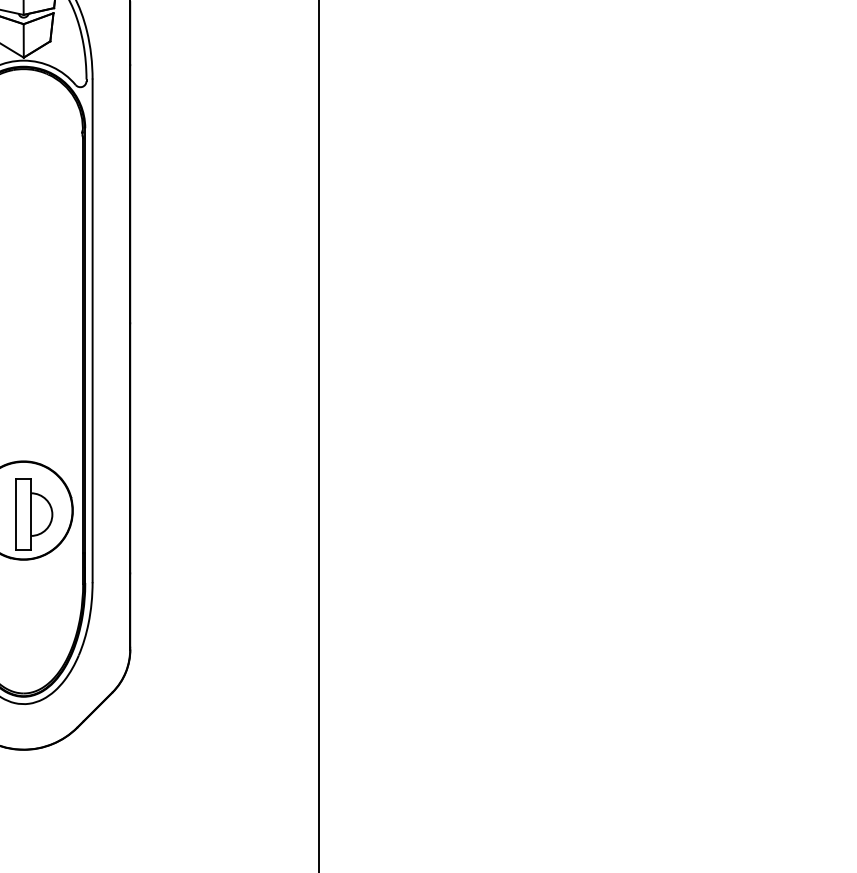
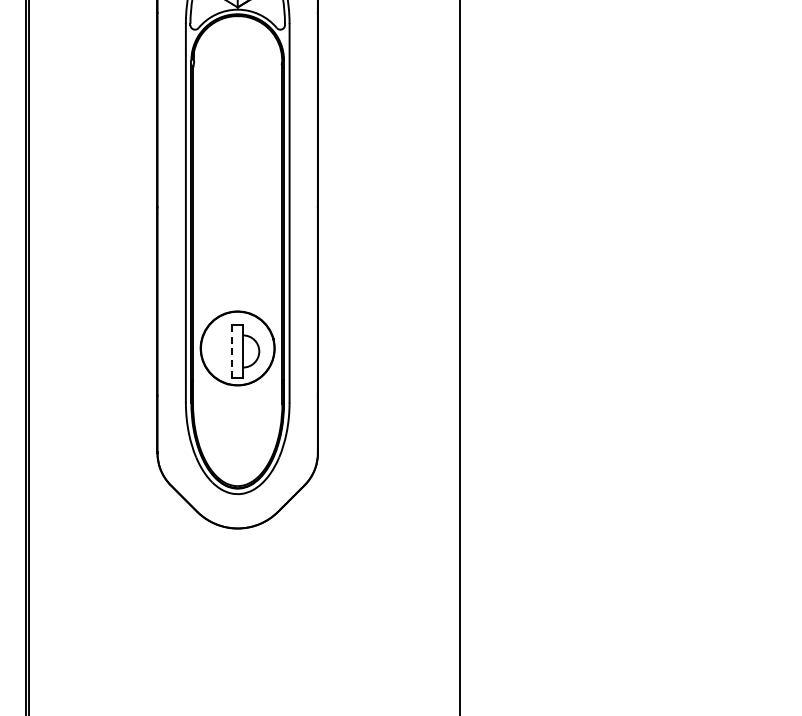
line: (16, 514) -> (232, 351), solid -> dashed

